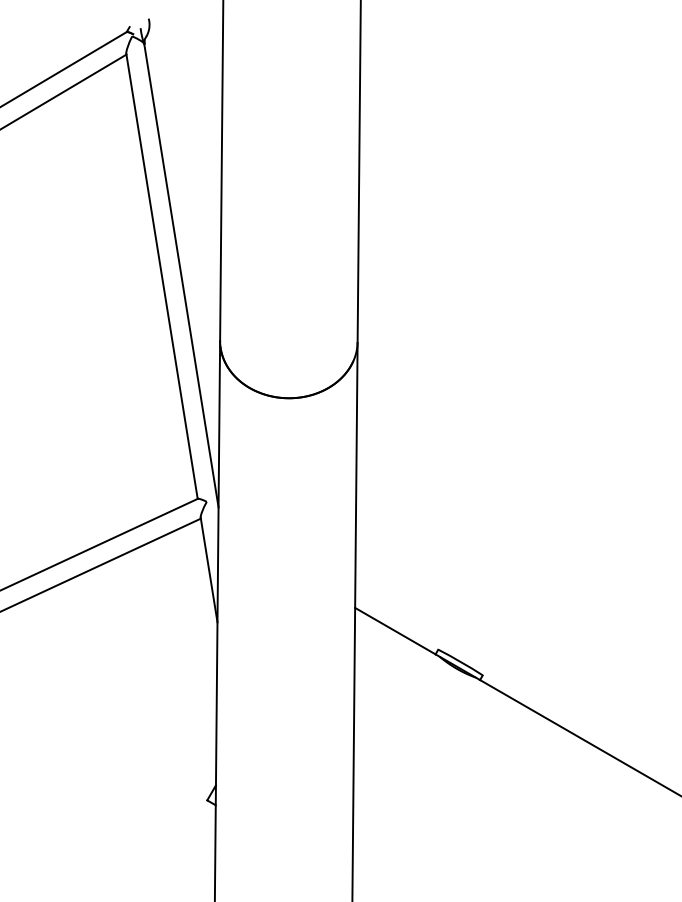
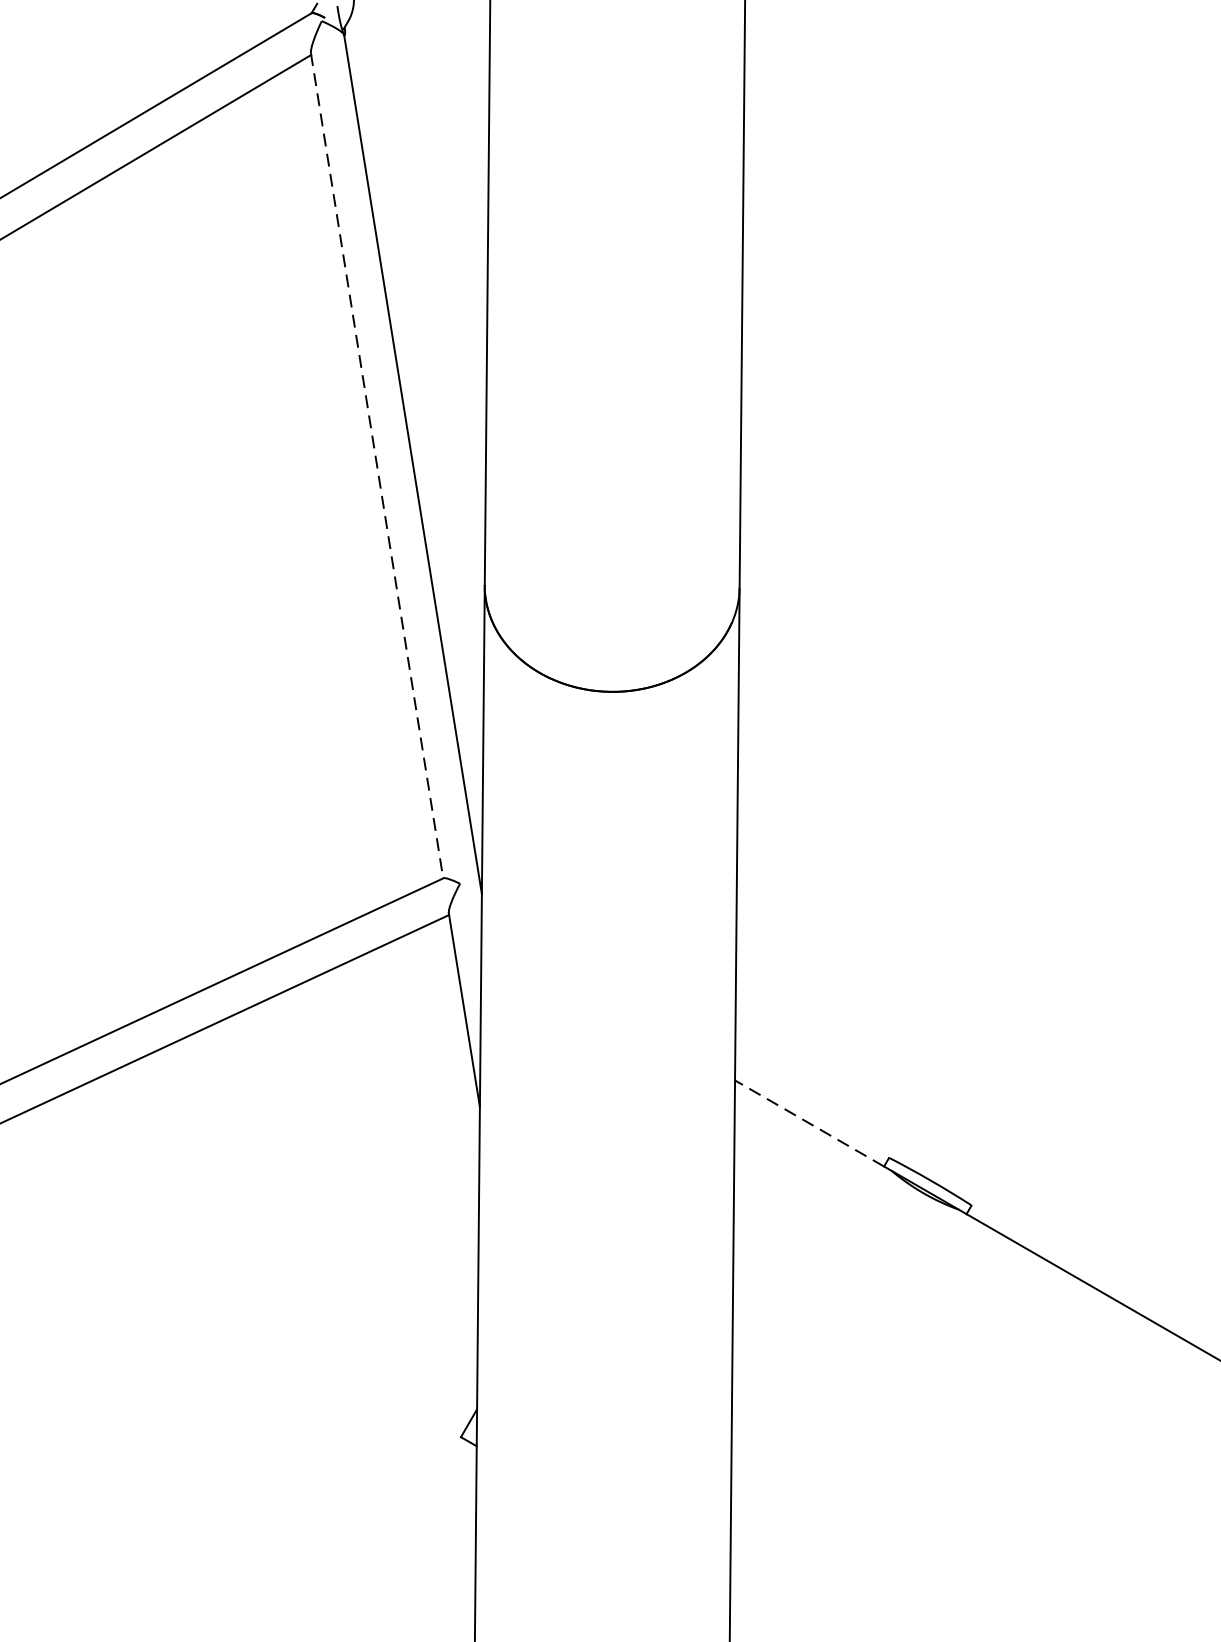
line: (162, 276) -> (377, 466), solid -> dashed
line: (394, 630) -> (807, 1122), solid -> dashed

